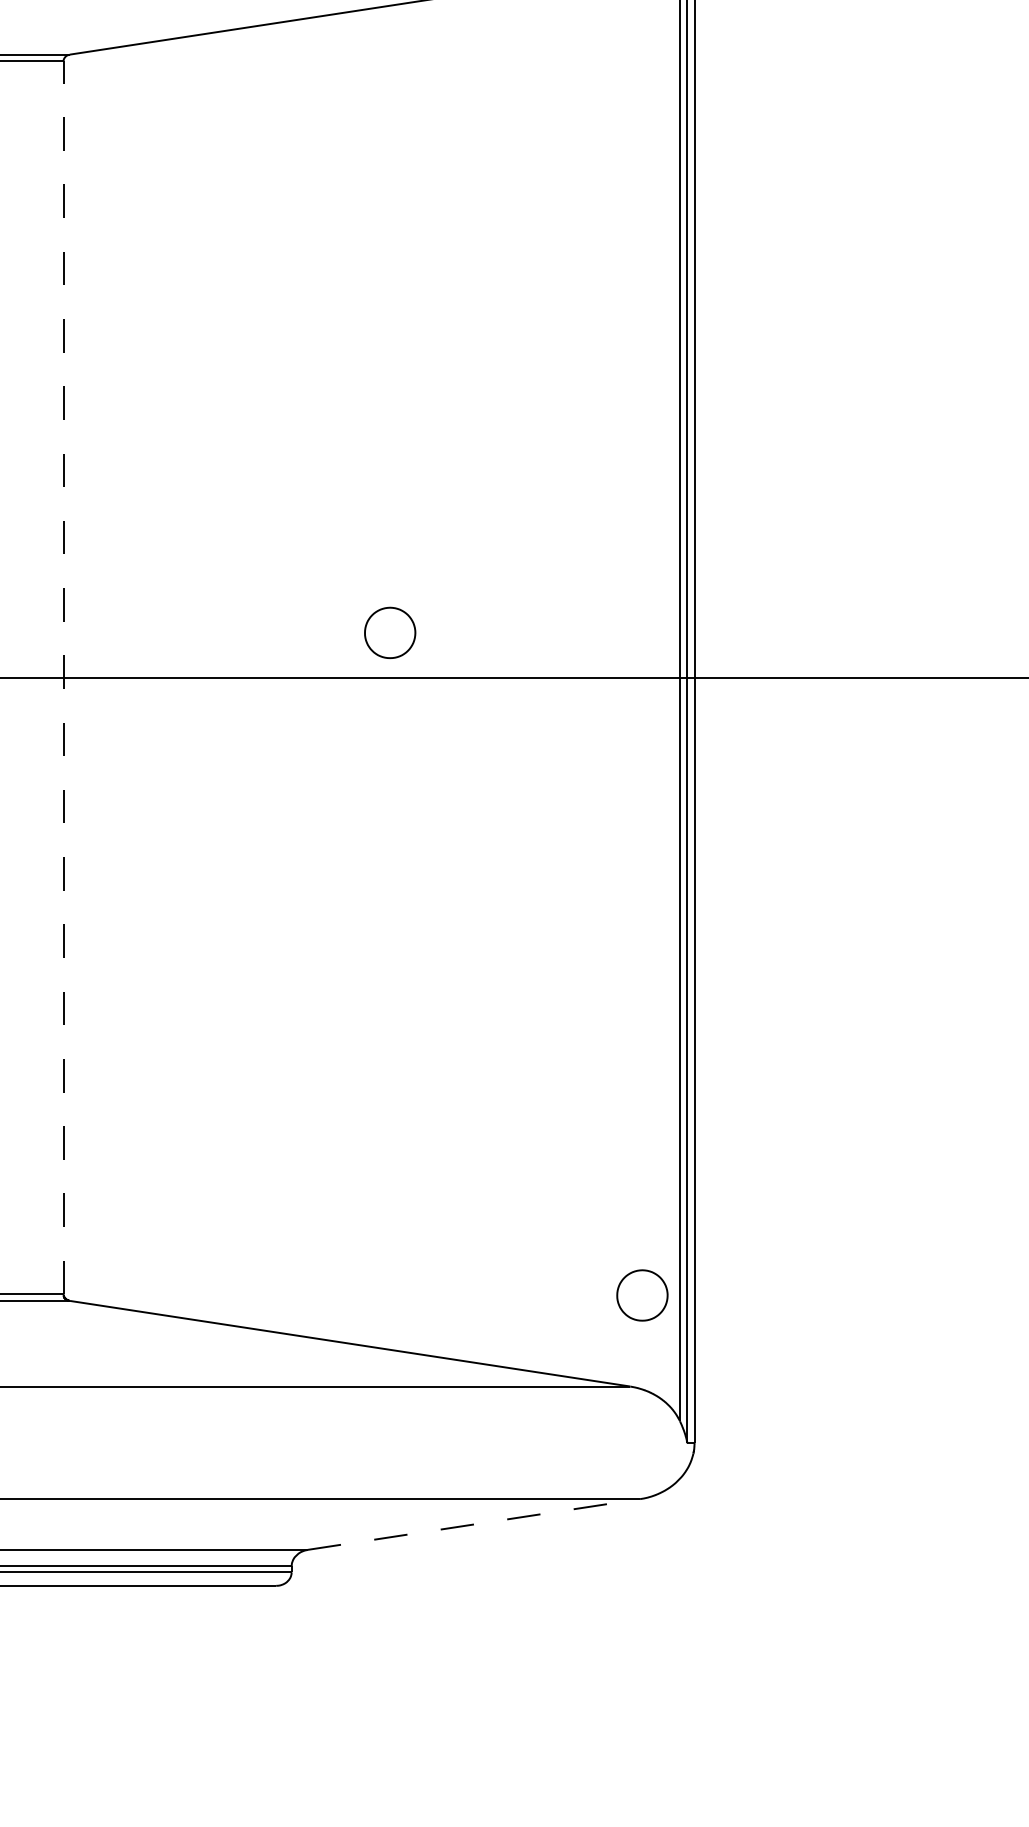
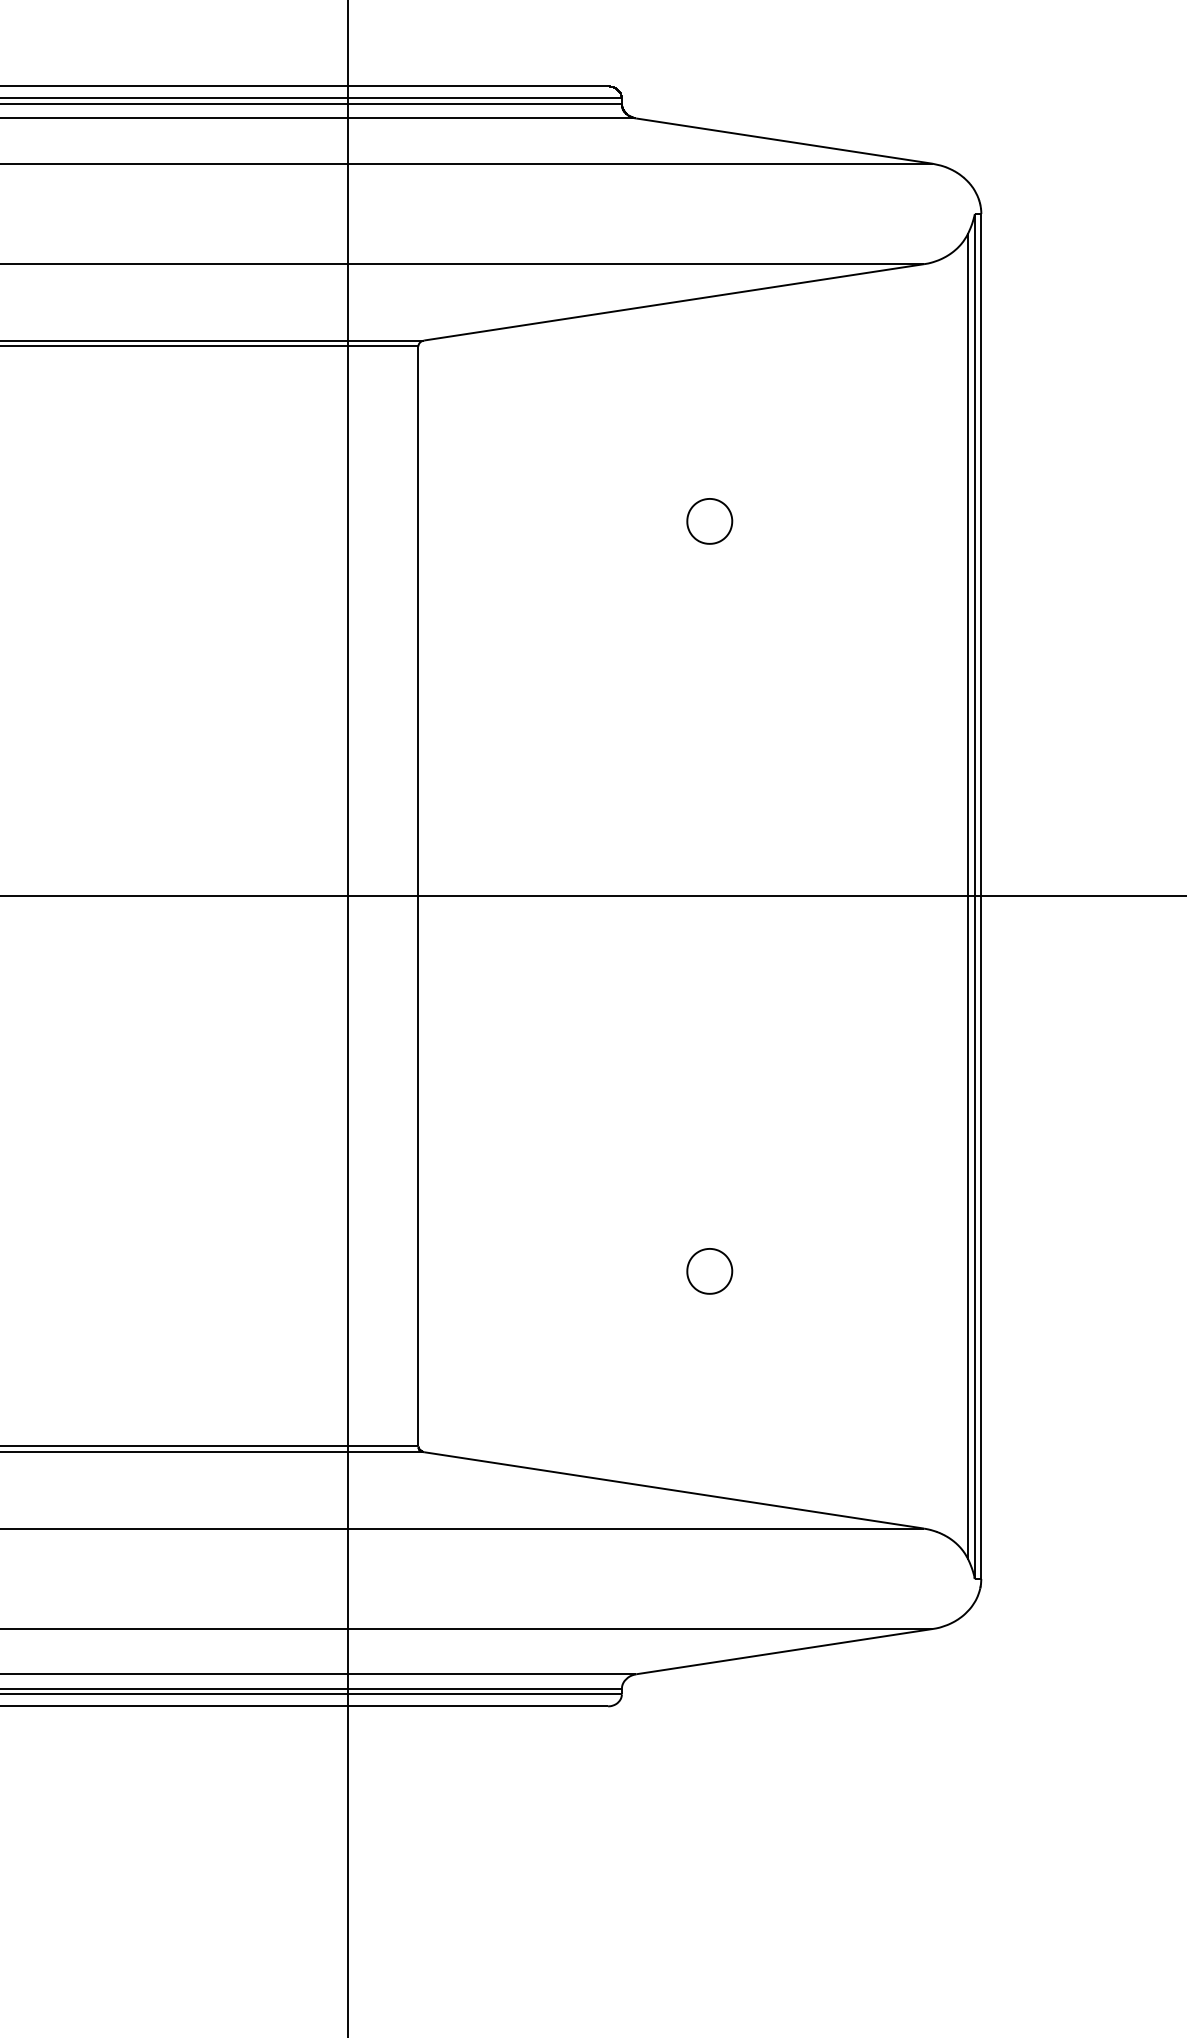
curve: (366, 633) -> (688, 521), moved
line: (63, 677) -> (418, 896), dashed -> solid
curve: (618, 1295) -> (688, 1271), moved
line: (473, 1524) -> (784, 1651), dashed -> solid

